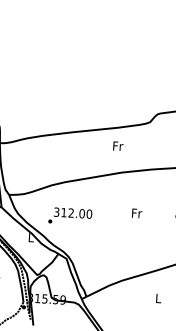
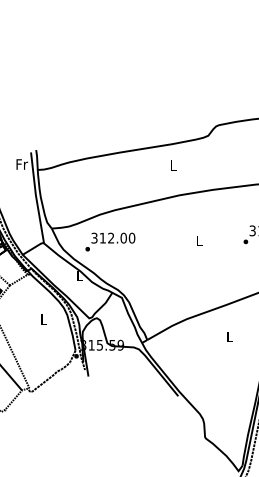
text: (118, 146) -> (173, 165), Fr -> L
text: (137, 212) -> (199, 240), Fr -> L
text: (70, 215) -> (110, 241), moved

